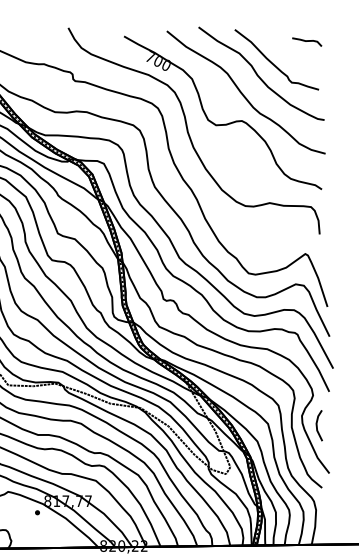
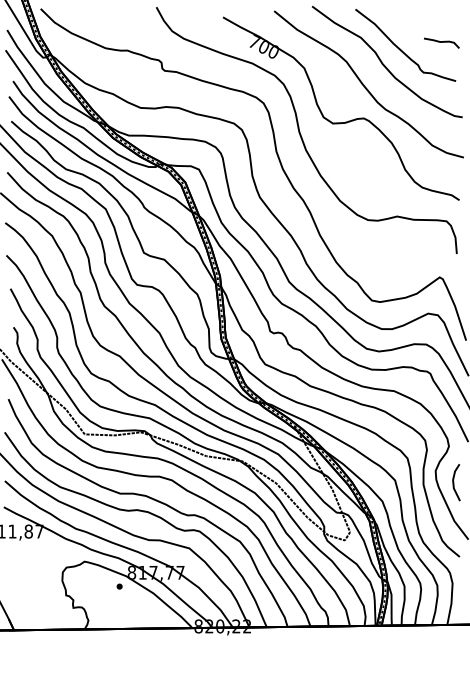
curve: (306, 41) -> (441, 42), moved

